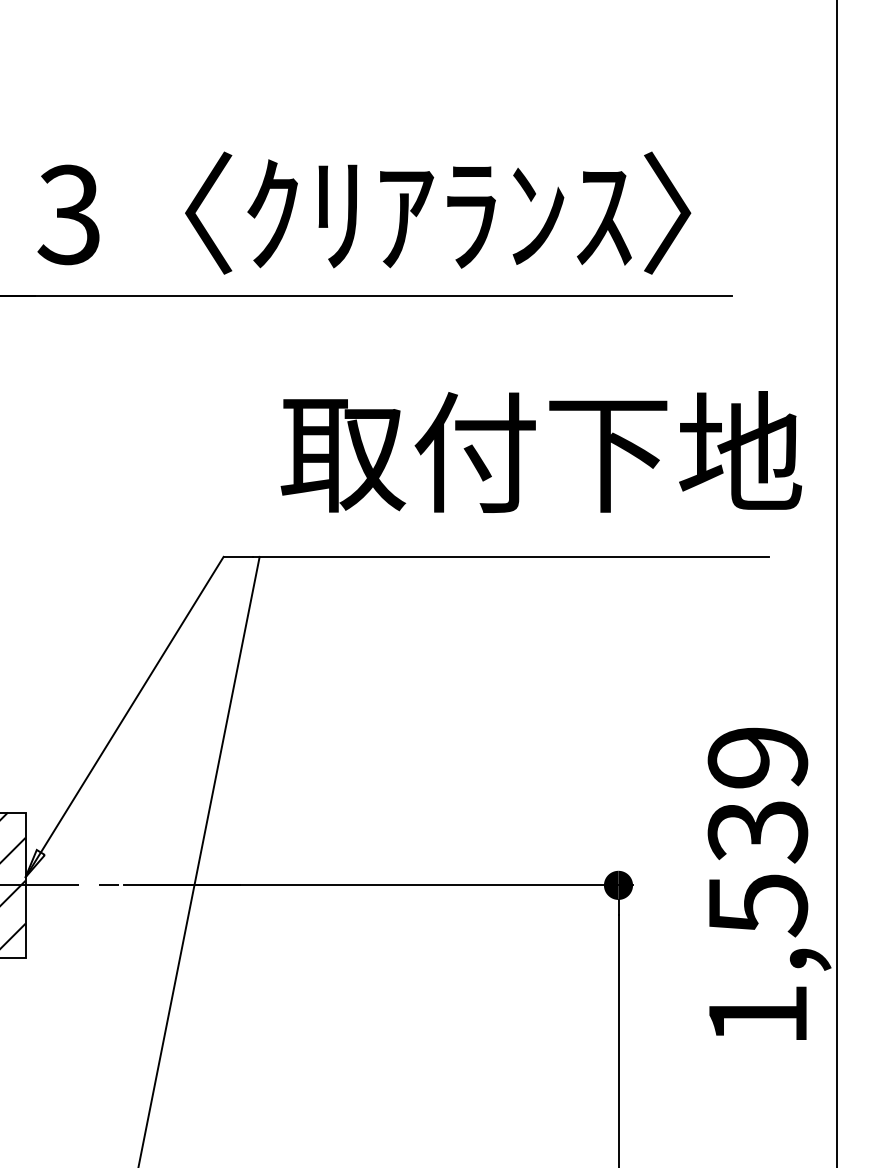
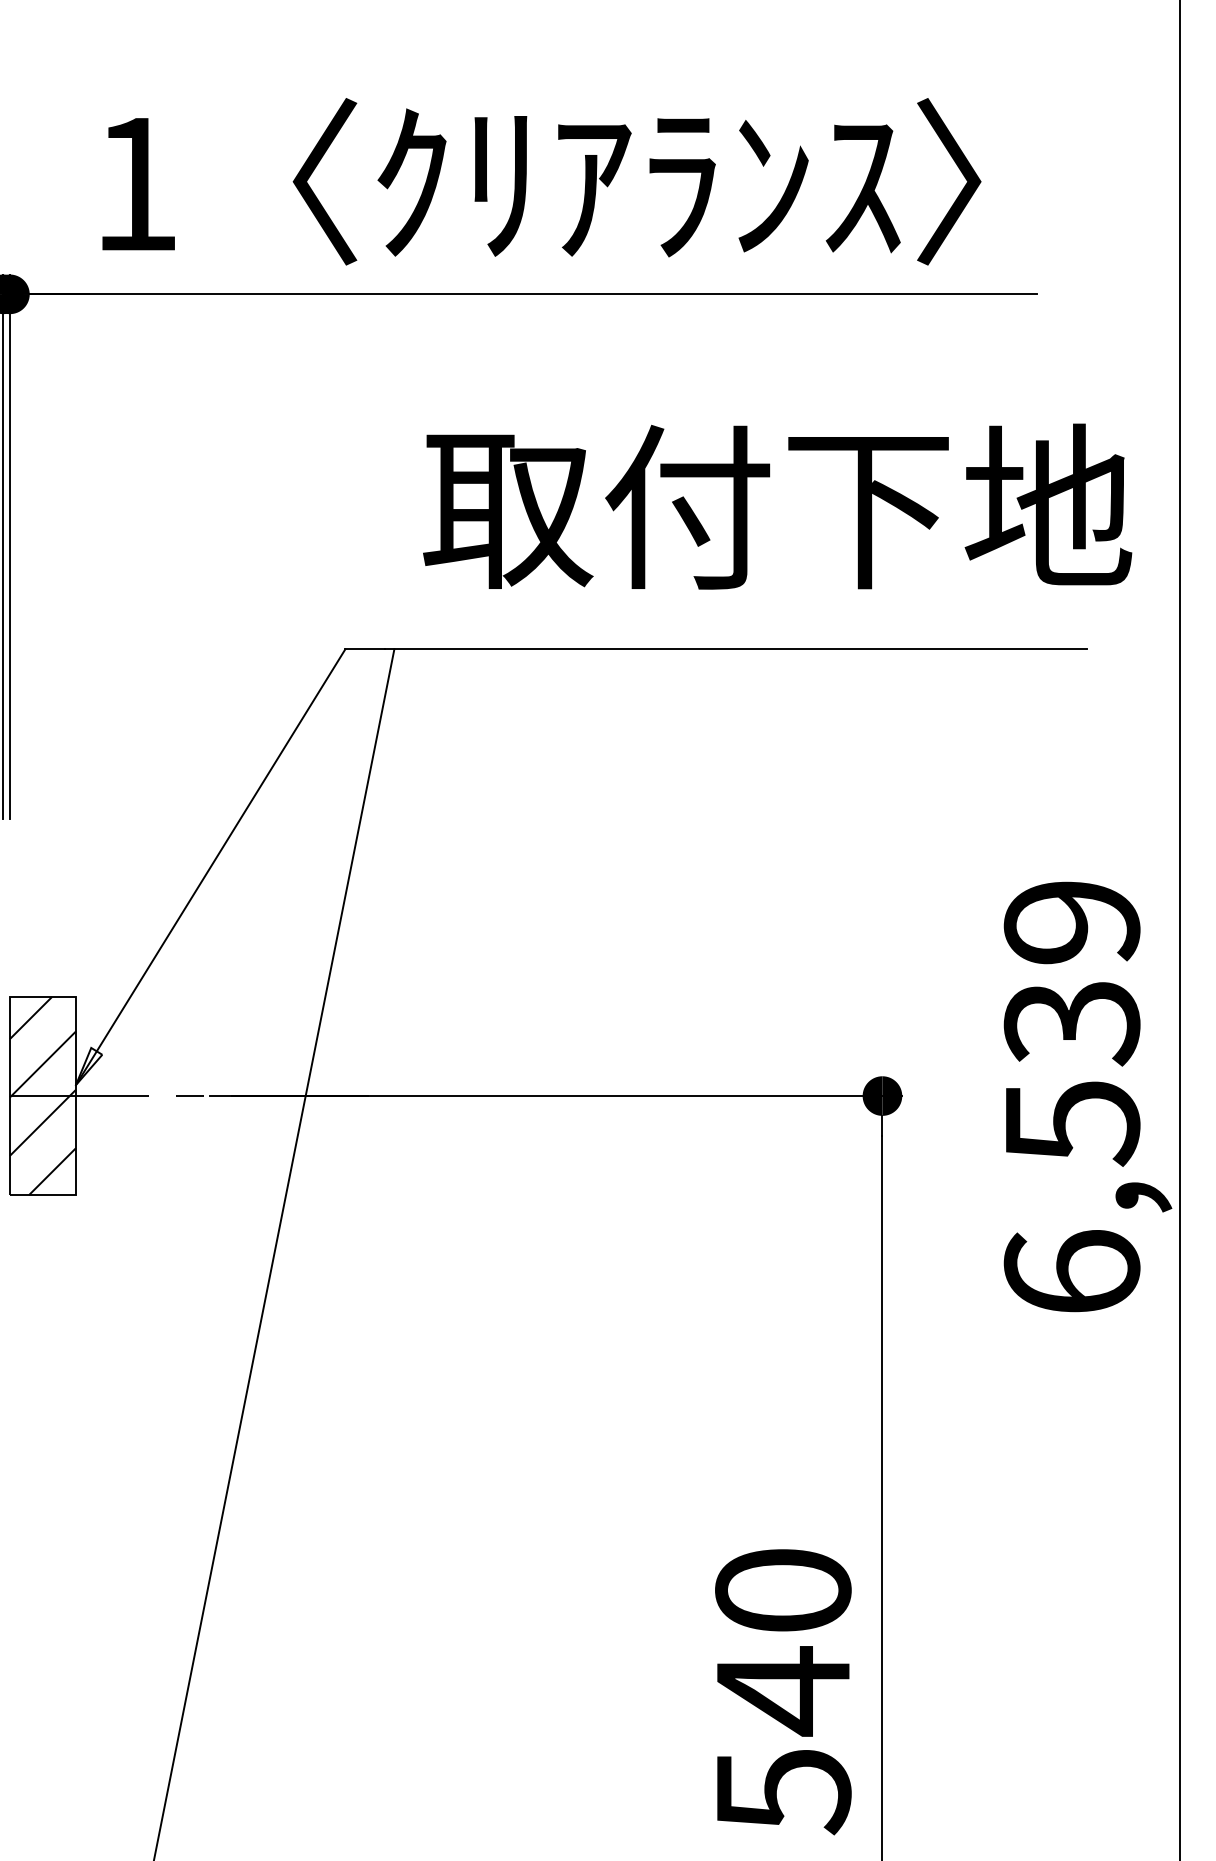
text: (68, 214) -> (134, 183), 3 -> 1
text: (757, 1014) -> (1071, 1271), 1,539 -> 6,539

